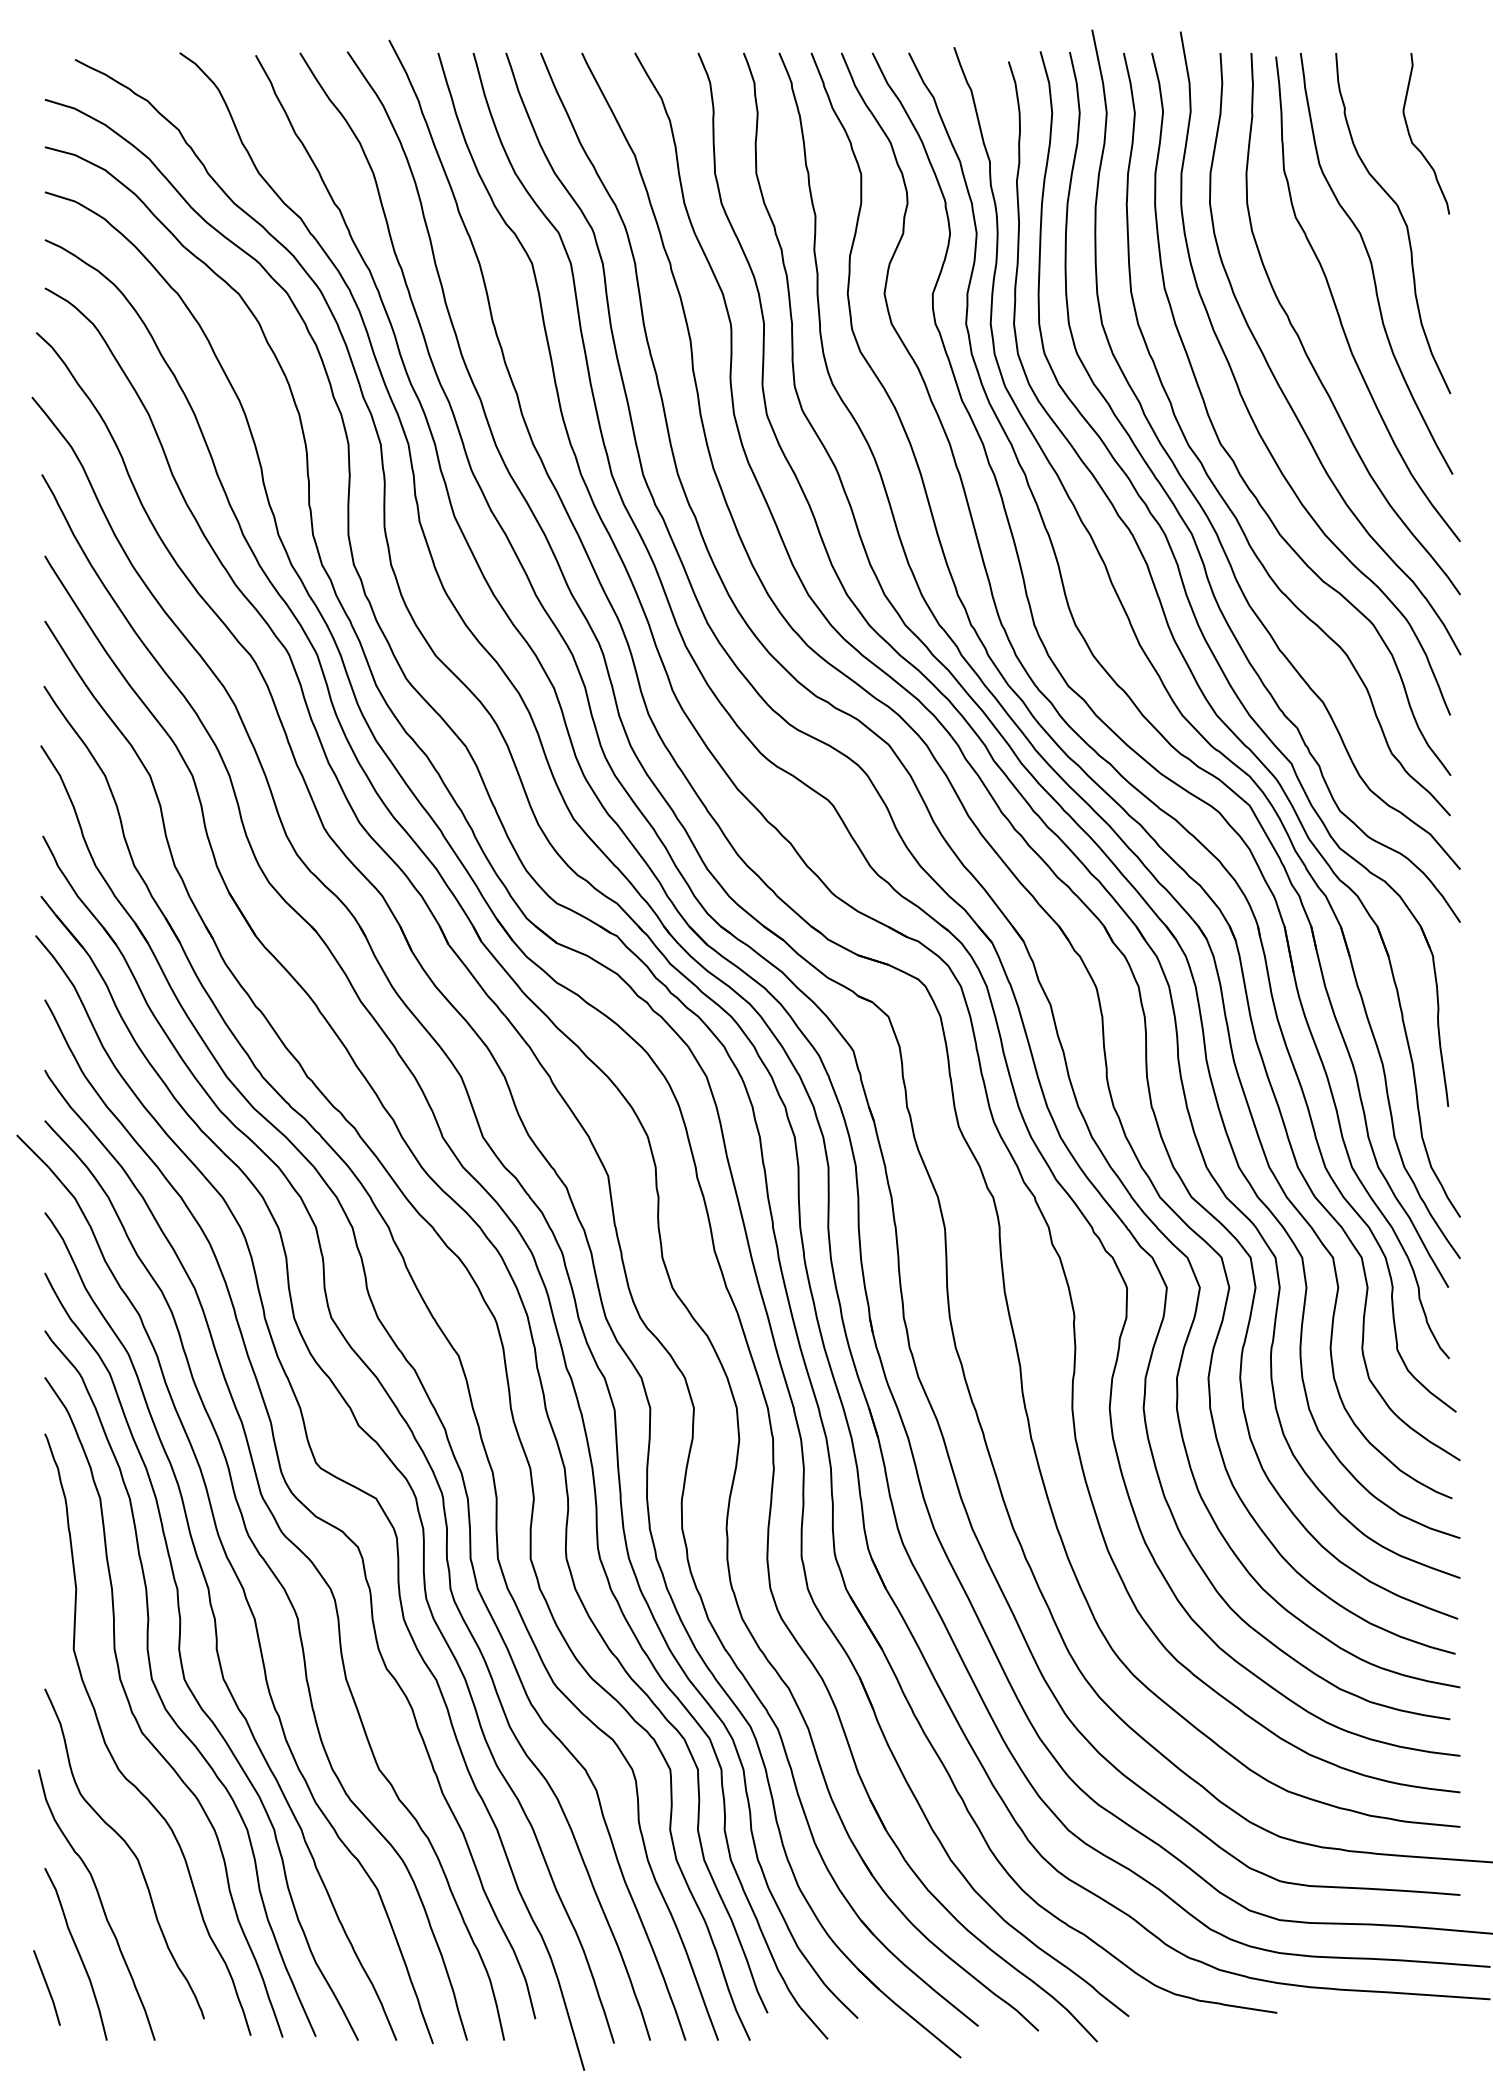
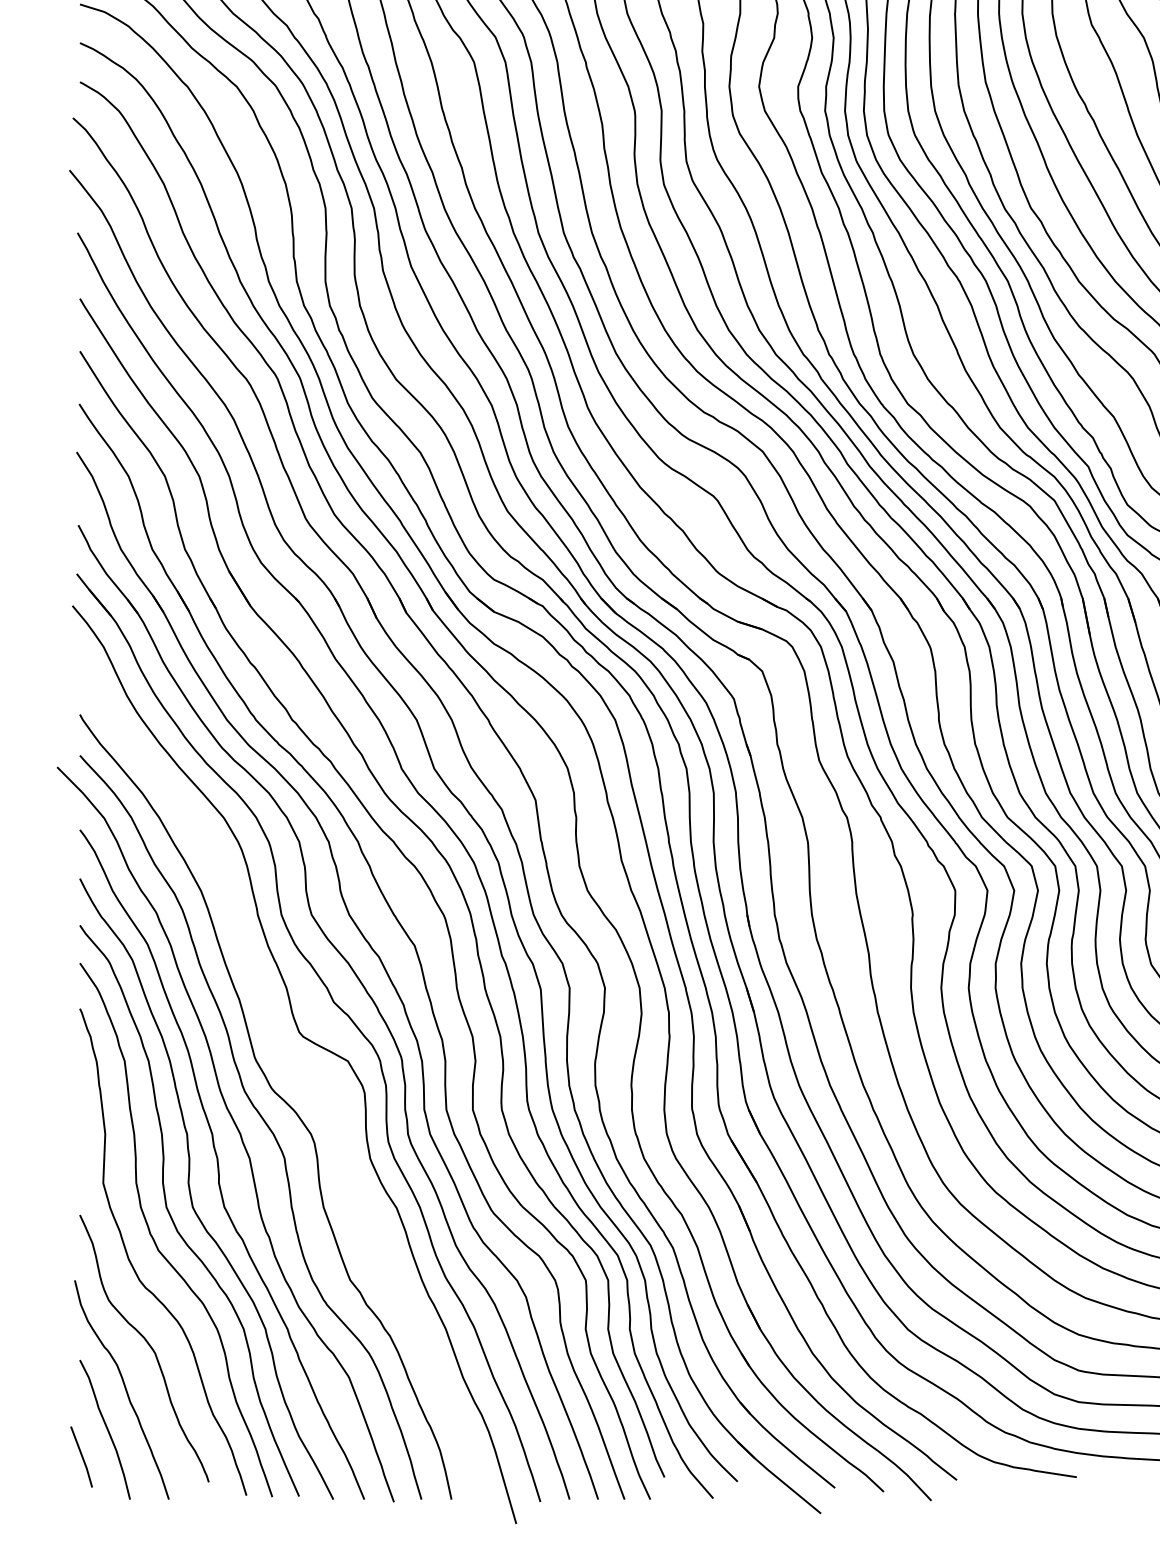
curve: (298, 1501) -> (285, 1063), removed

